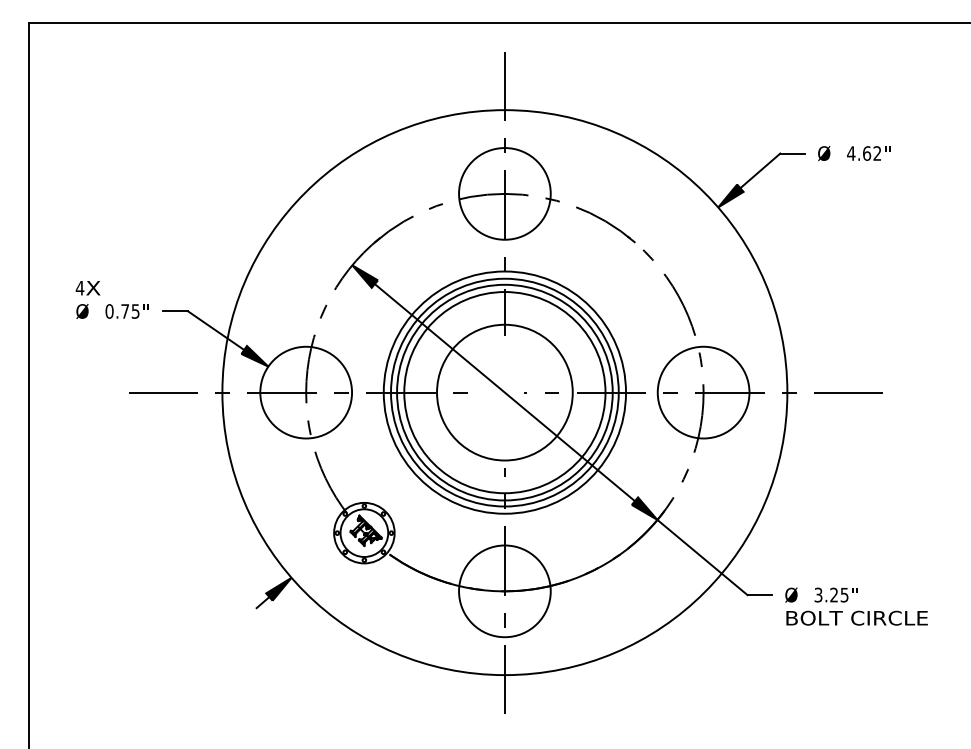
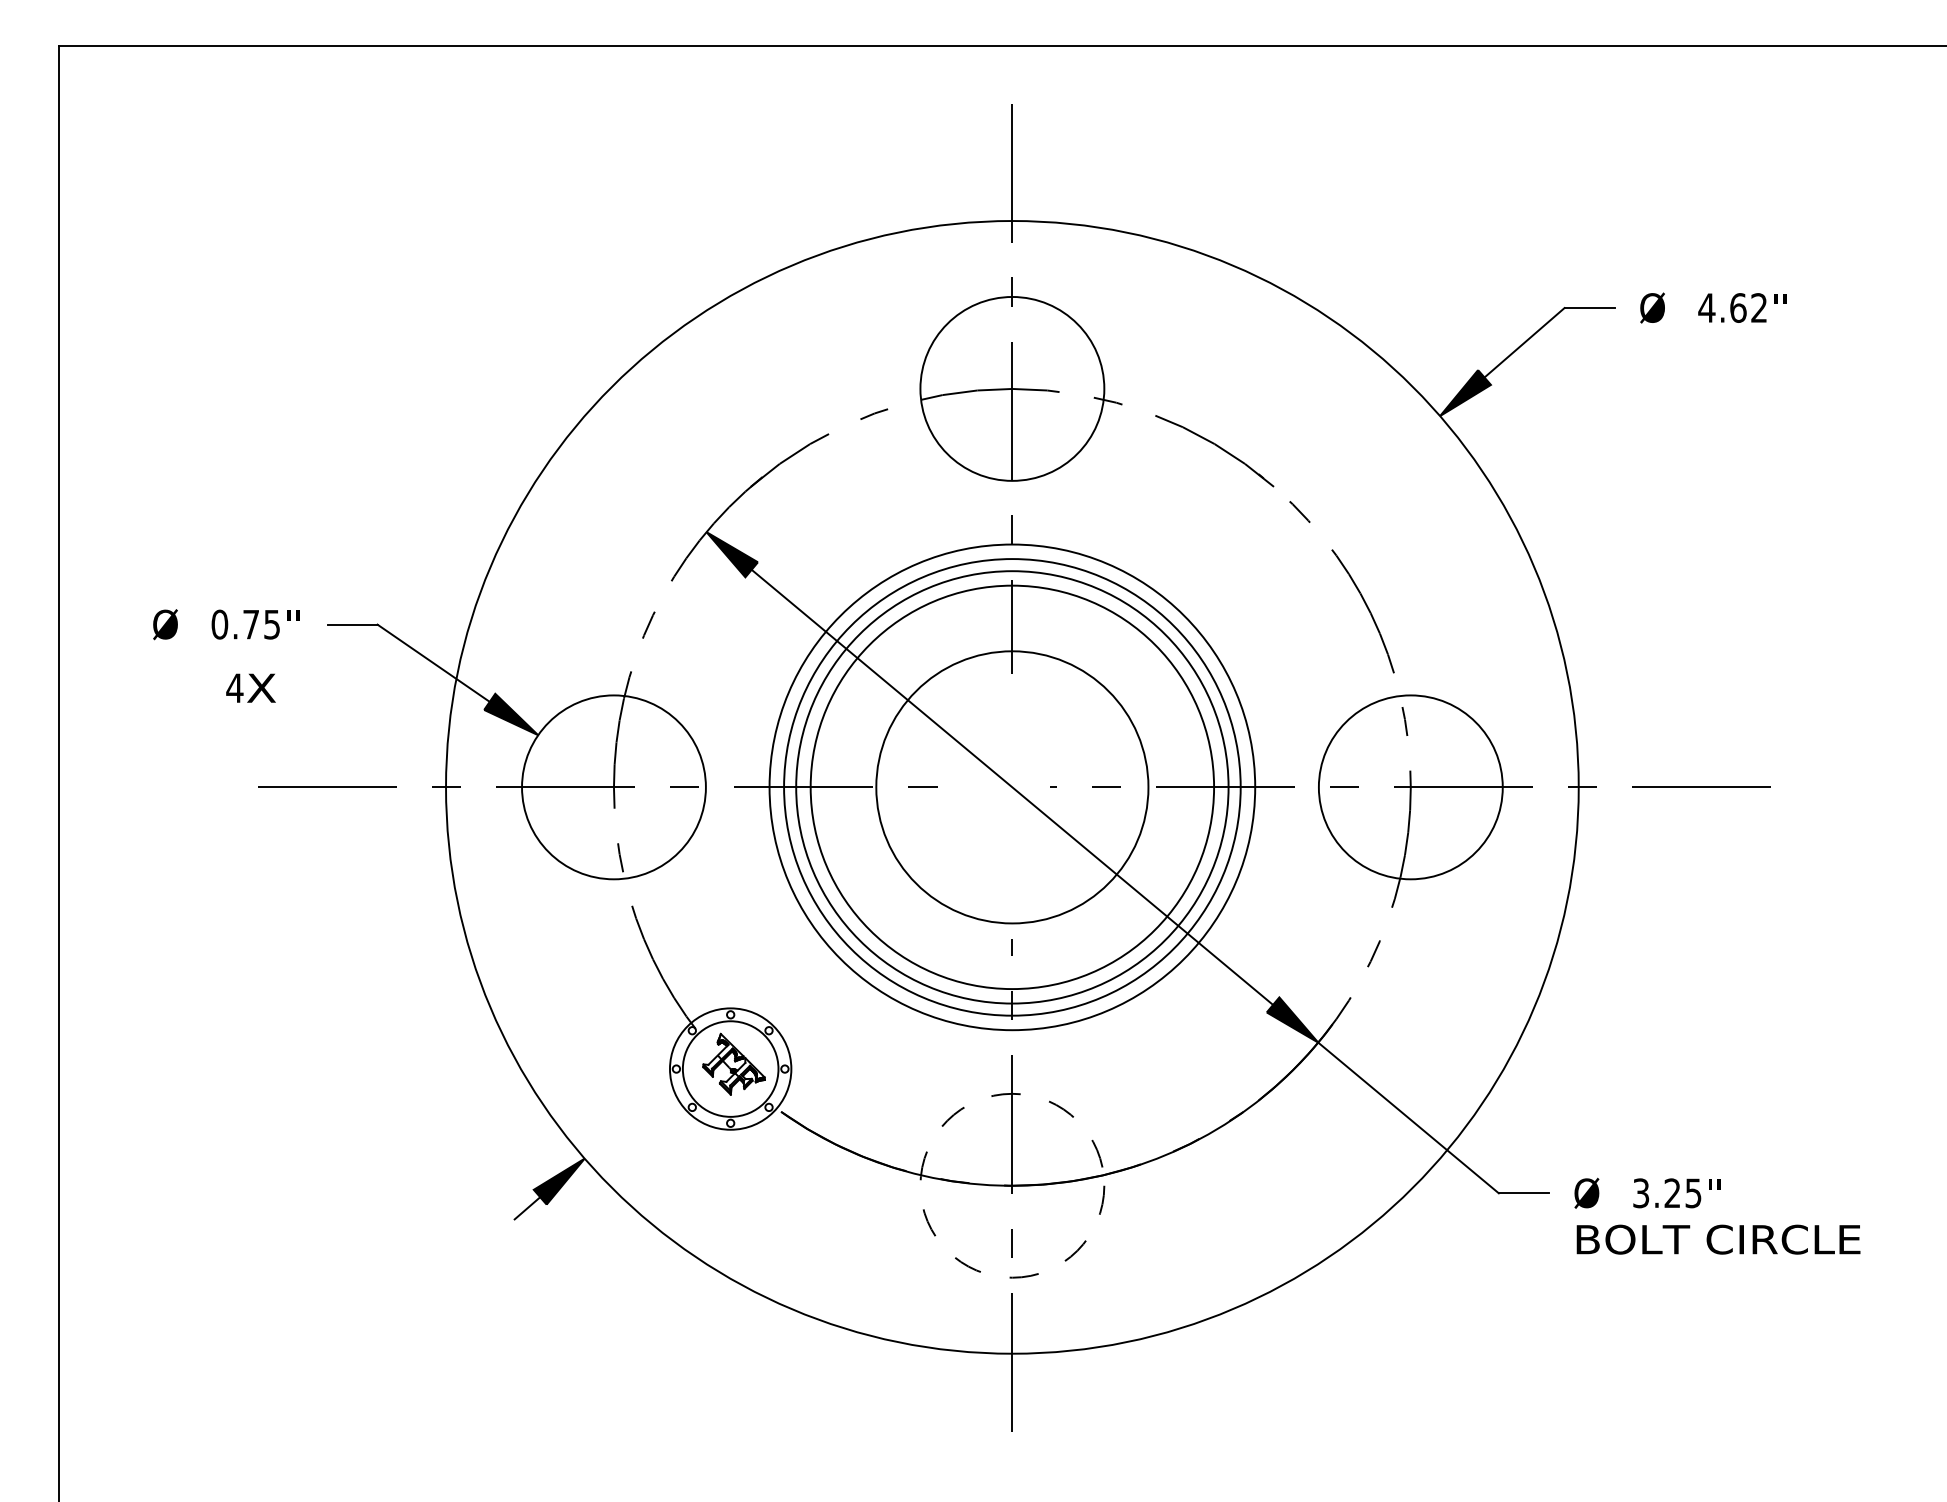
text: (87, 288) -> (249, 688), moved
circle: (504, 591) -> (1011, 1186), solid -> dashed

